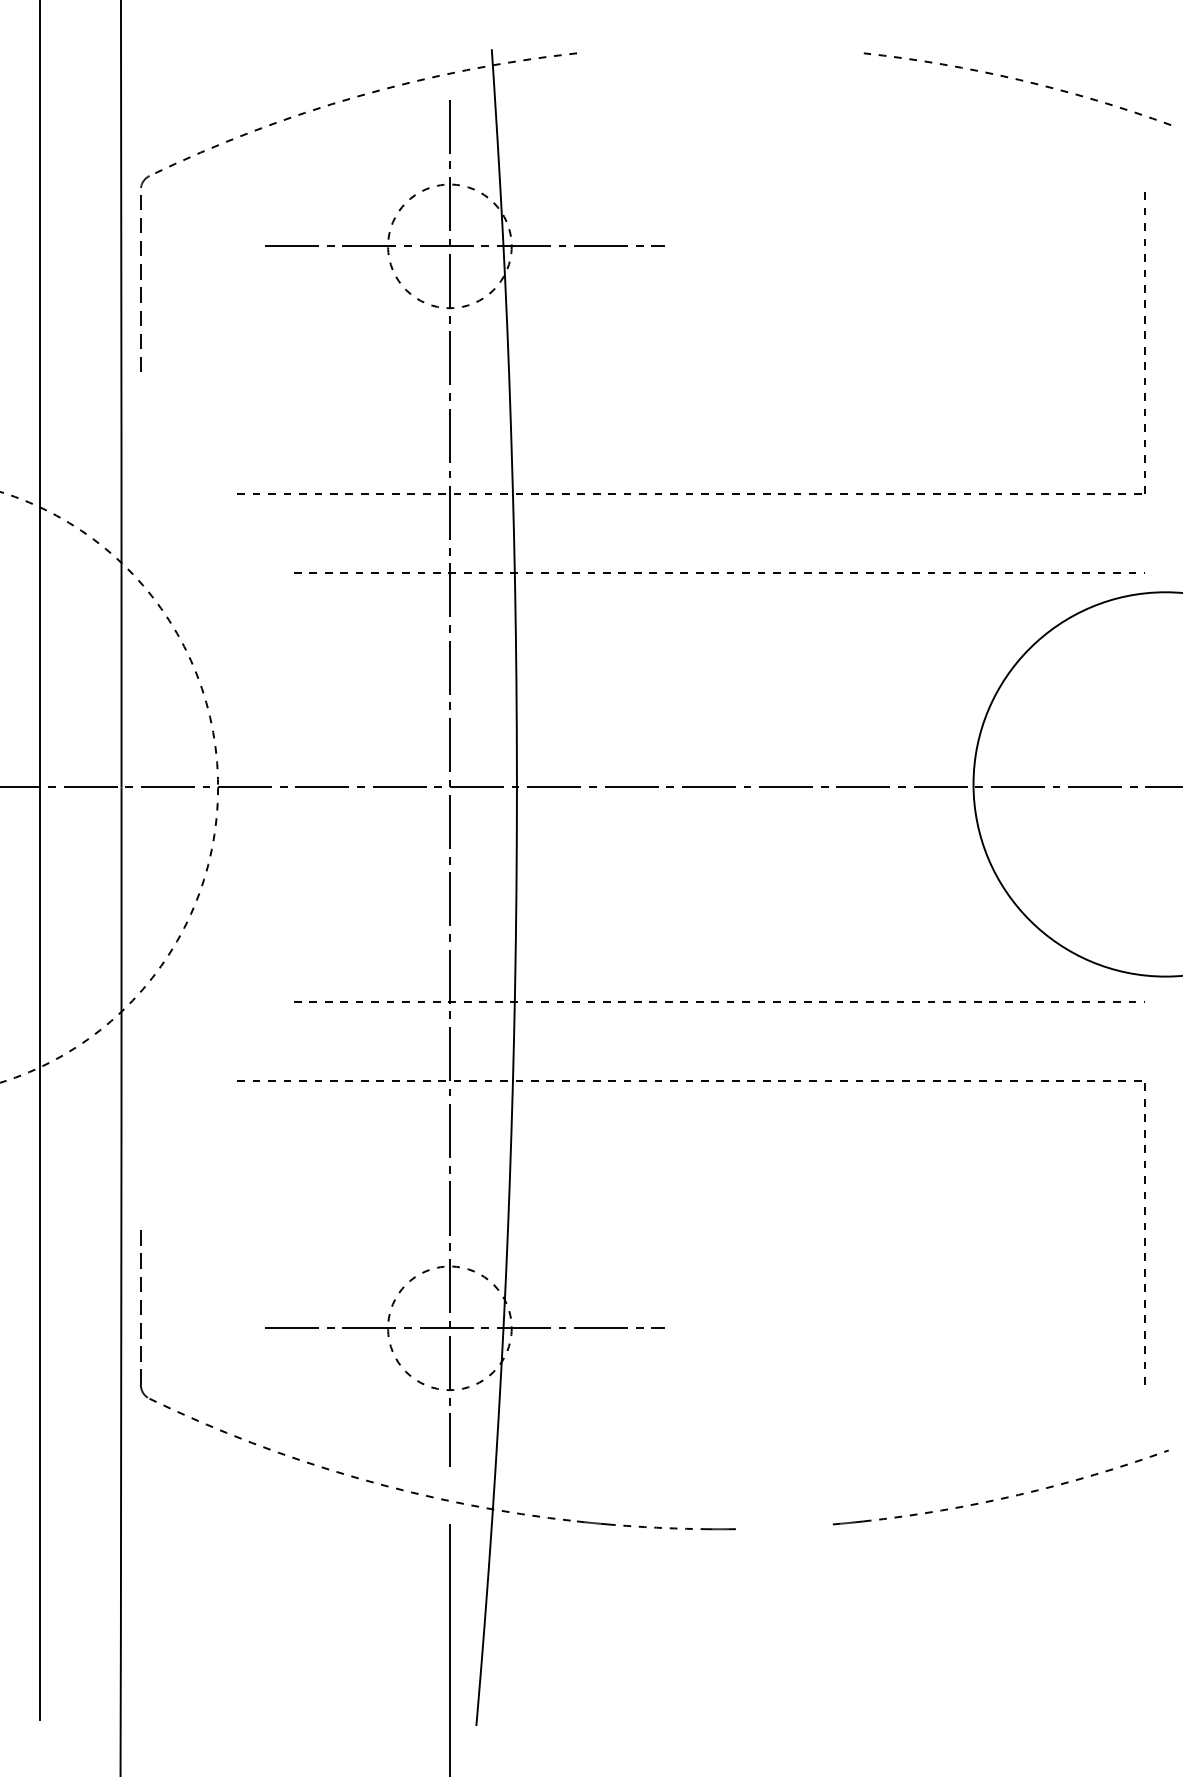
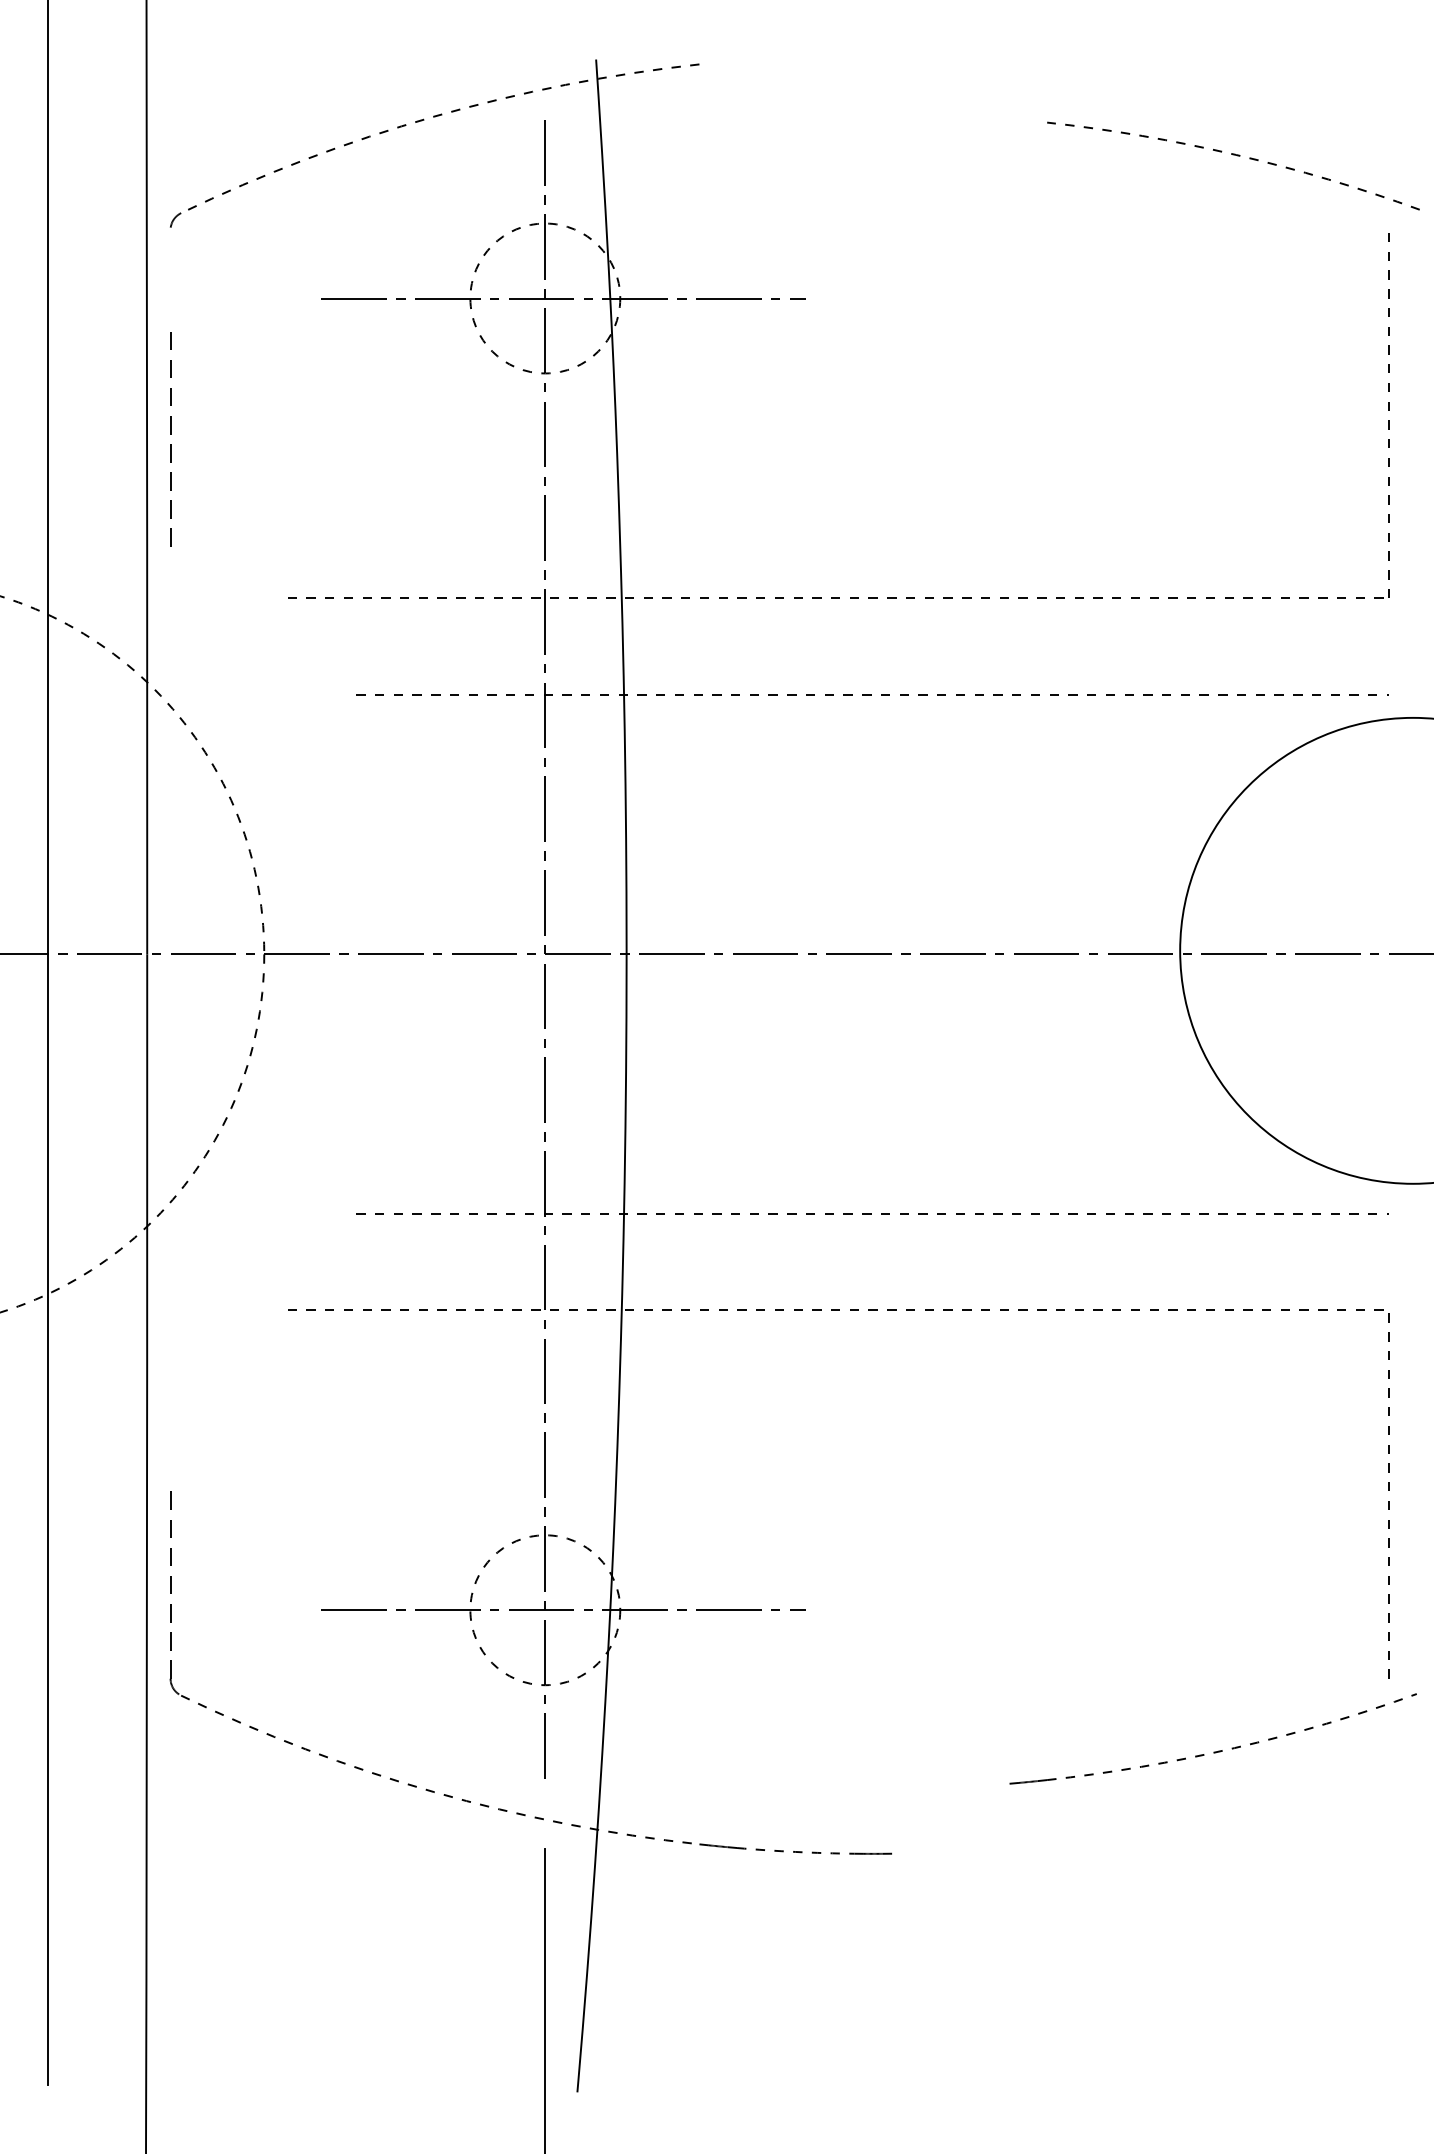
arc: (1020, 81) -> (1237, 156), moved
line: (140, 279) -> (170, 434), moved
part: (1001, 1497) -> (1214, 1751), moved

